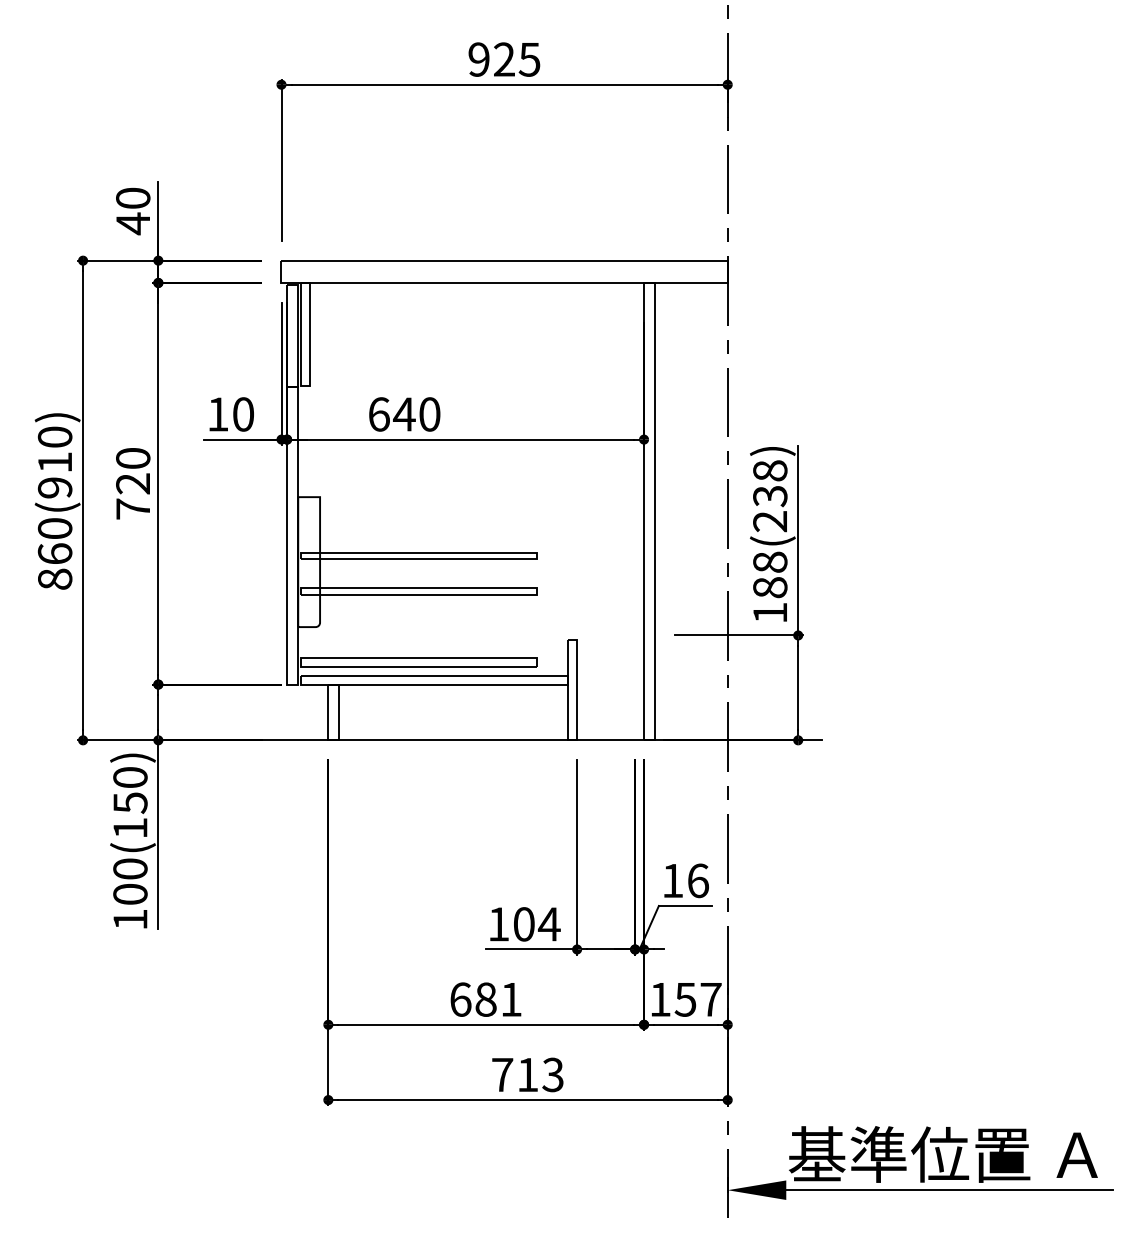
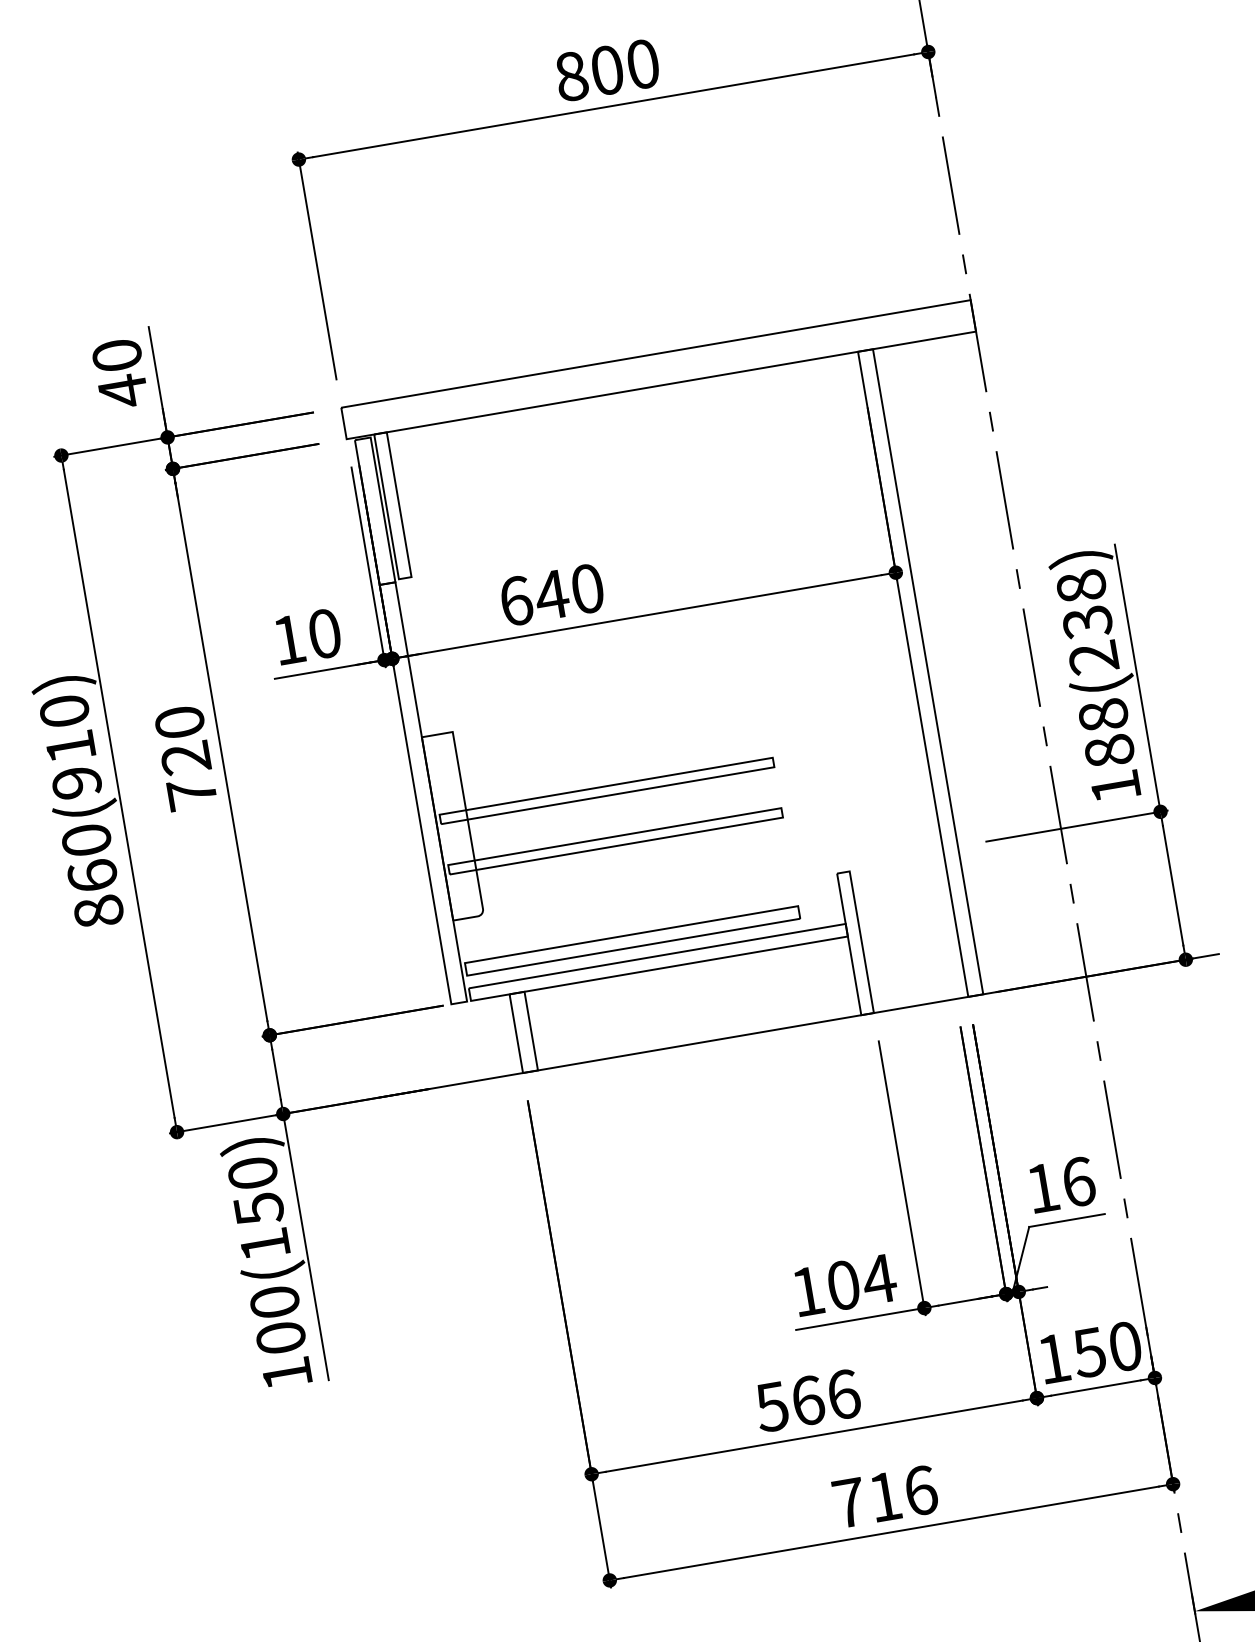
text: (504, 59) -> (607, 70), 925 -> 800
text: (485, 999) -> (807, 1400), 681 -> 566
text: (710, 999) -> (1124, 1346), 157 -> 150
text: (552, 1074) -> (919, 1490), 713 -> 716

